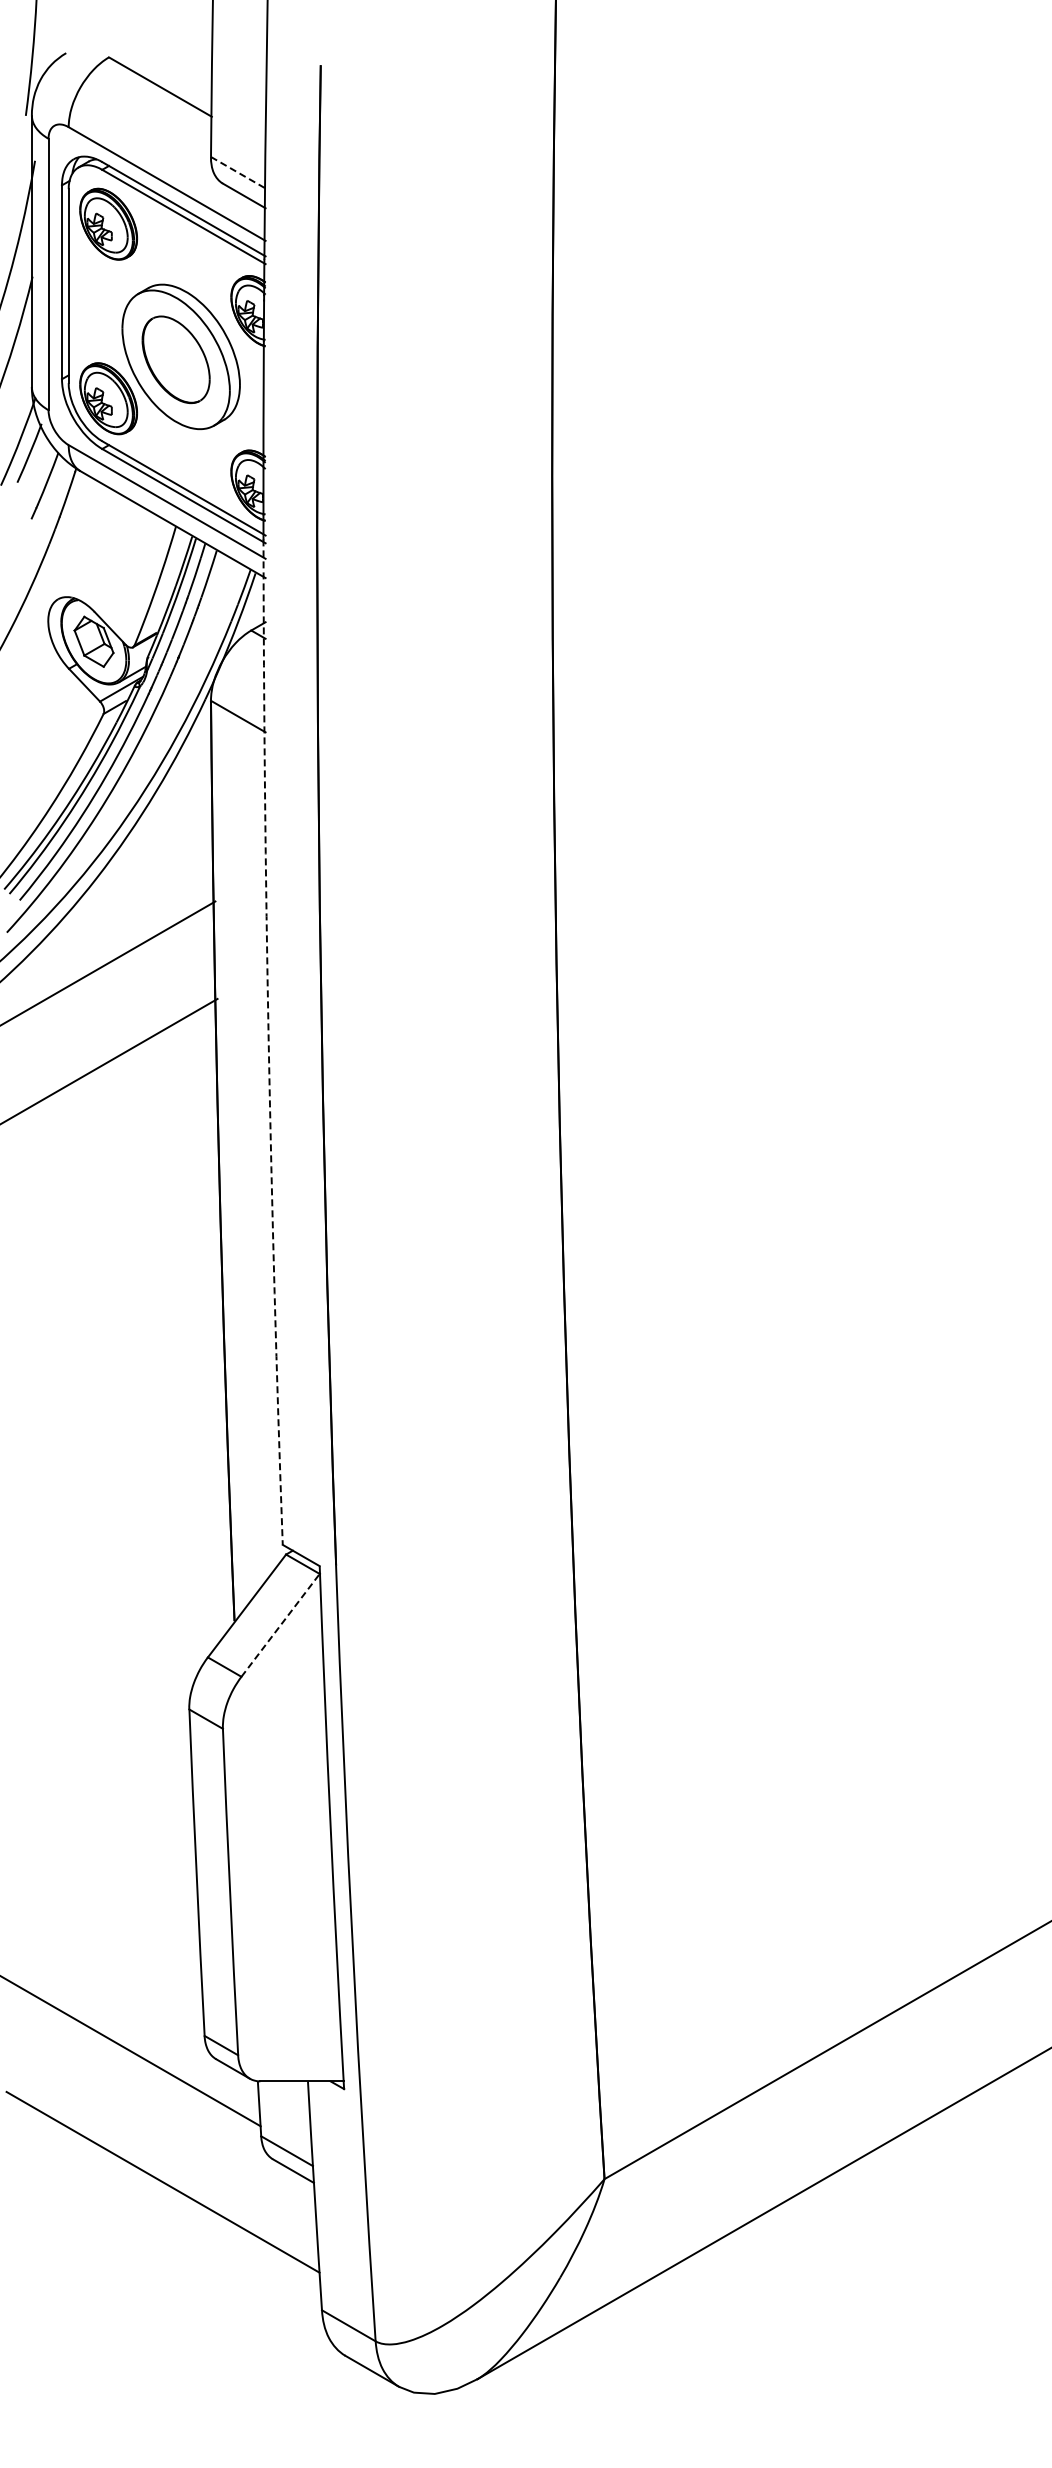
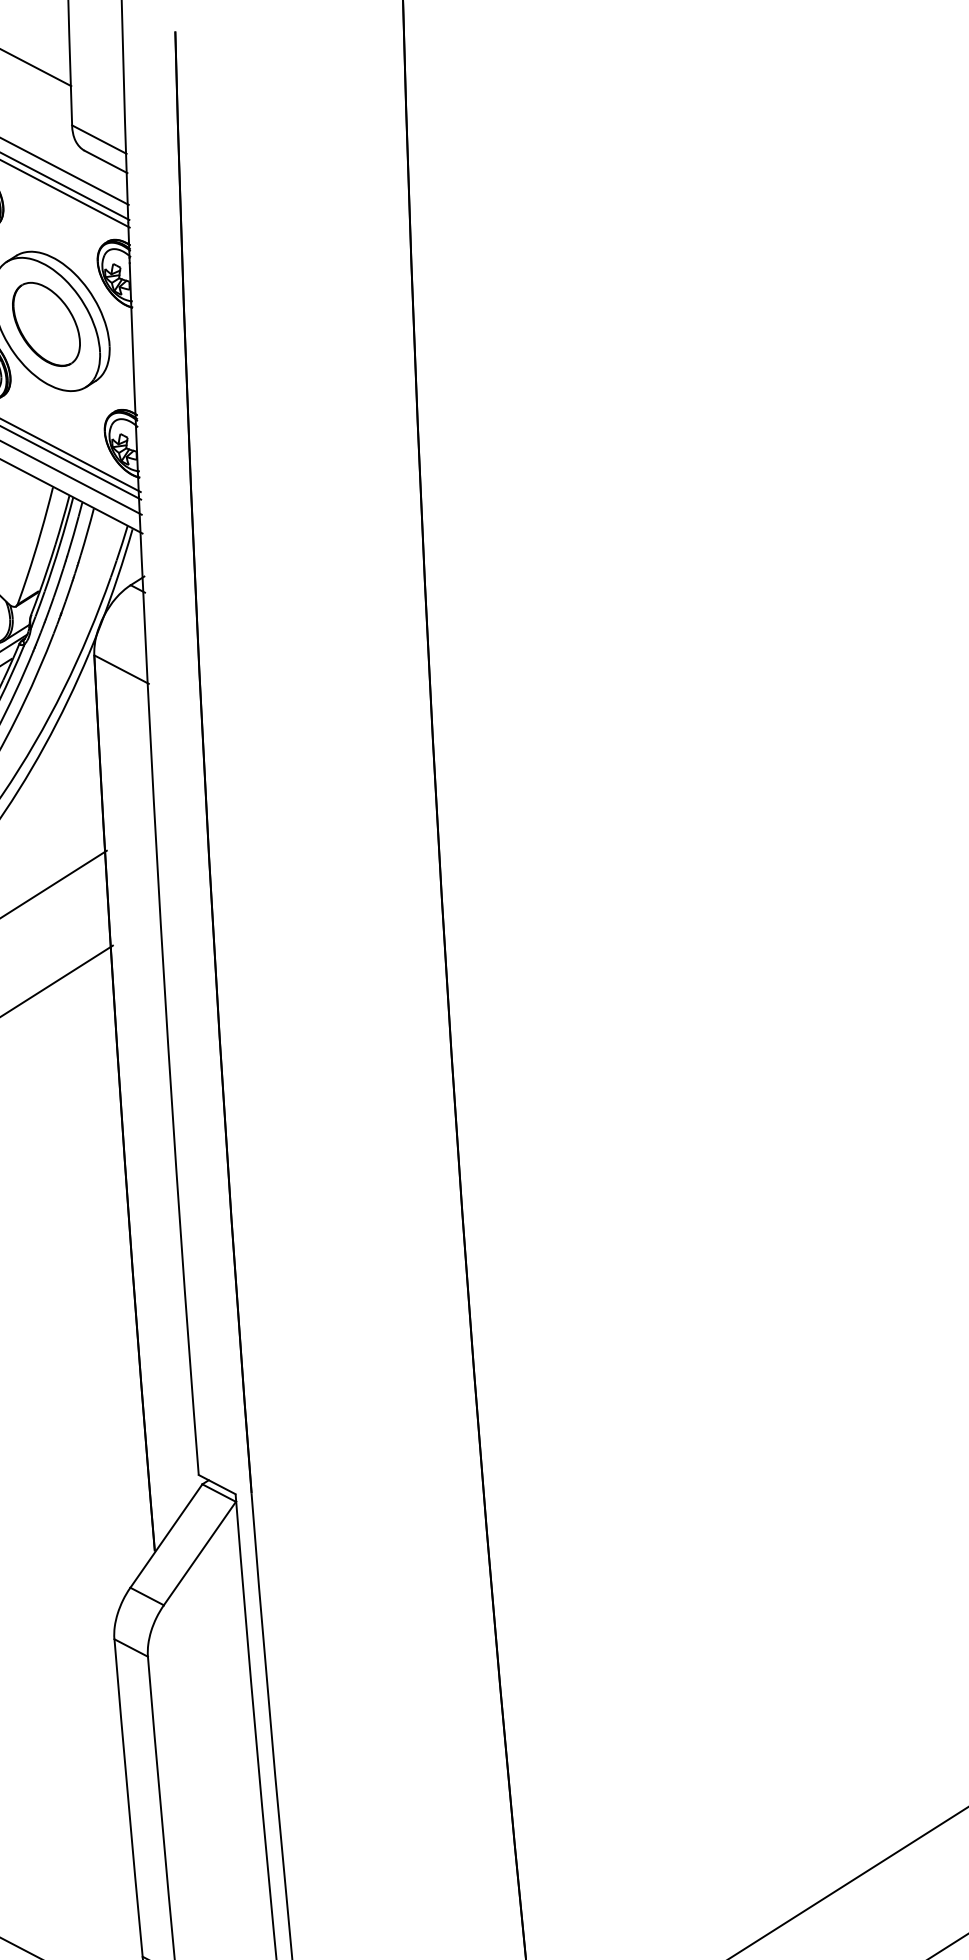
line: (238, 172) -> (99, 139), dashed -> solid
arc: (268, 1042) -> (164, 985), dashed -> solid
line: (280, 1625) -> (199, 1553), dashed -> solid

